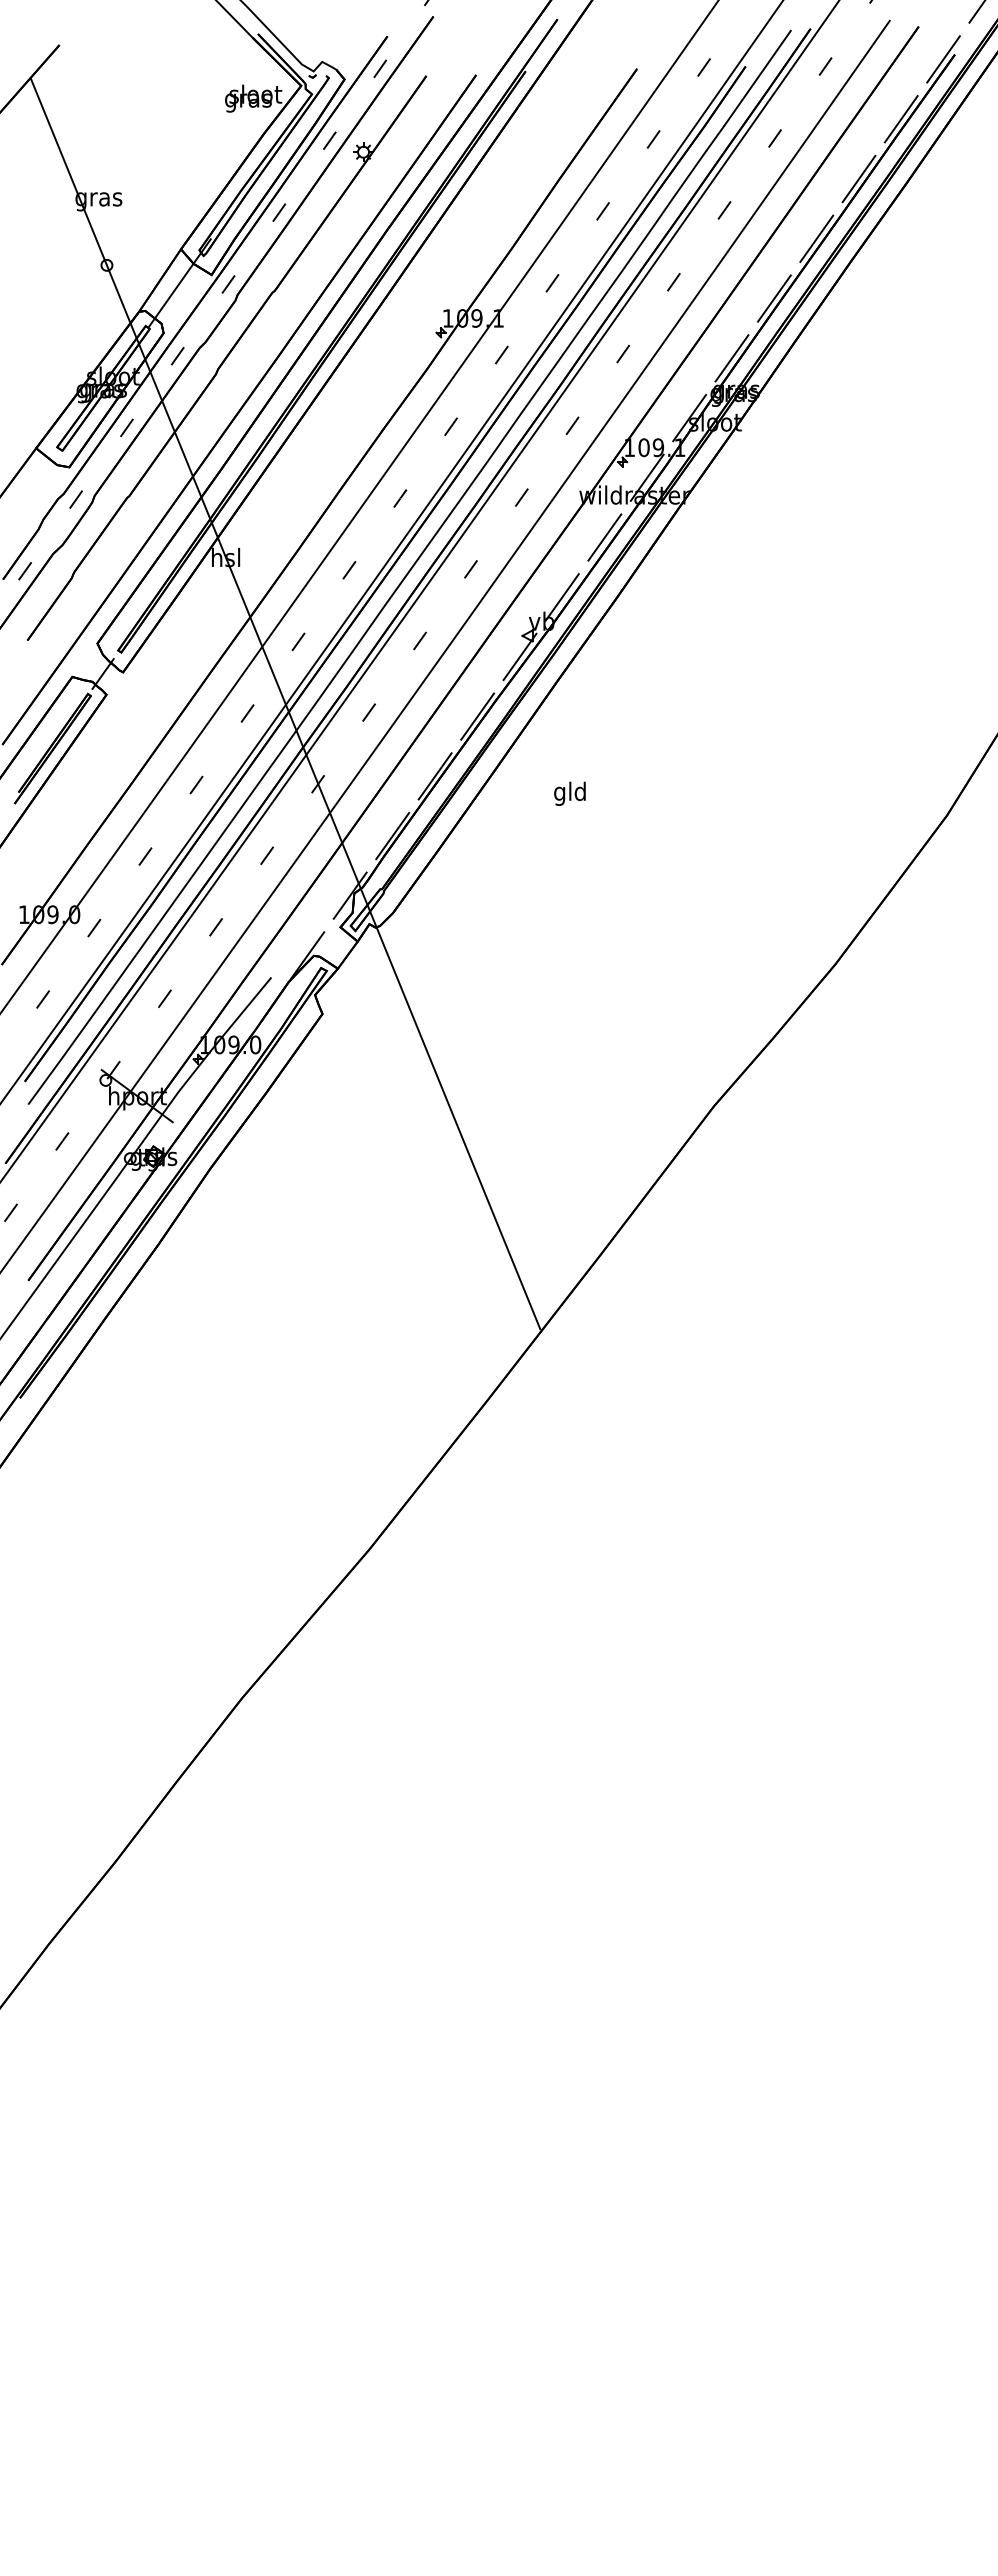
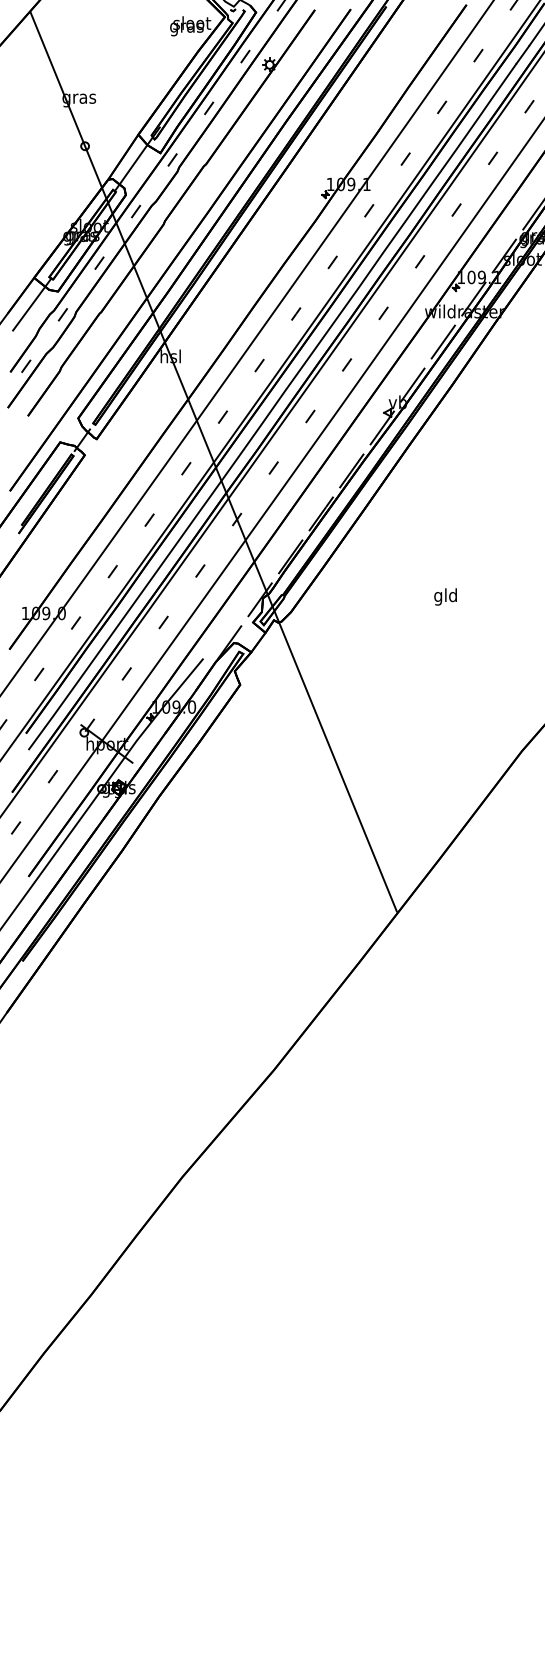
line: (33, 485) -> (32, 304), added
text: (569, 793) -> (445, 596), moved

